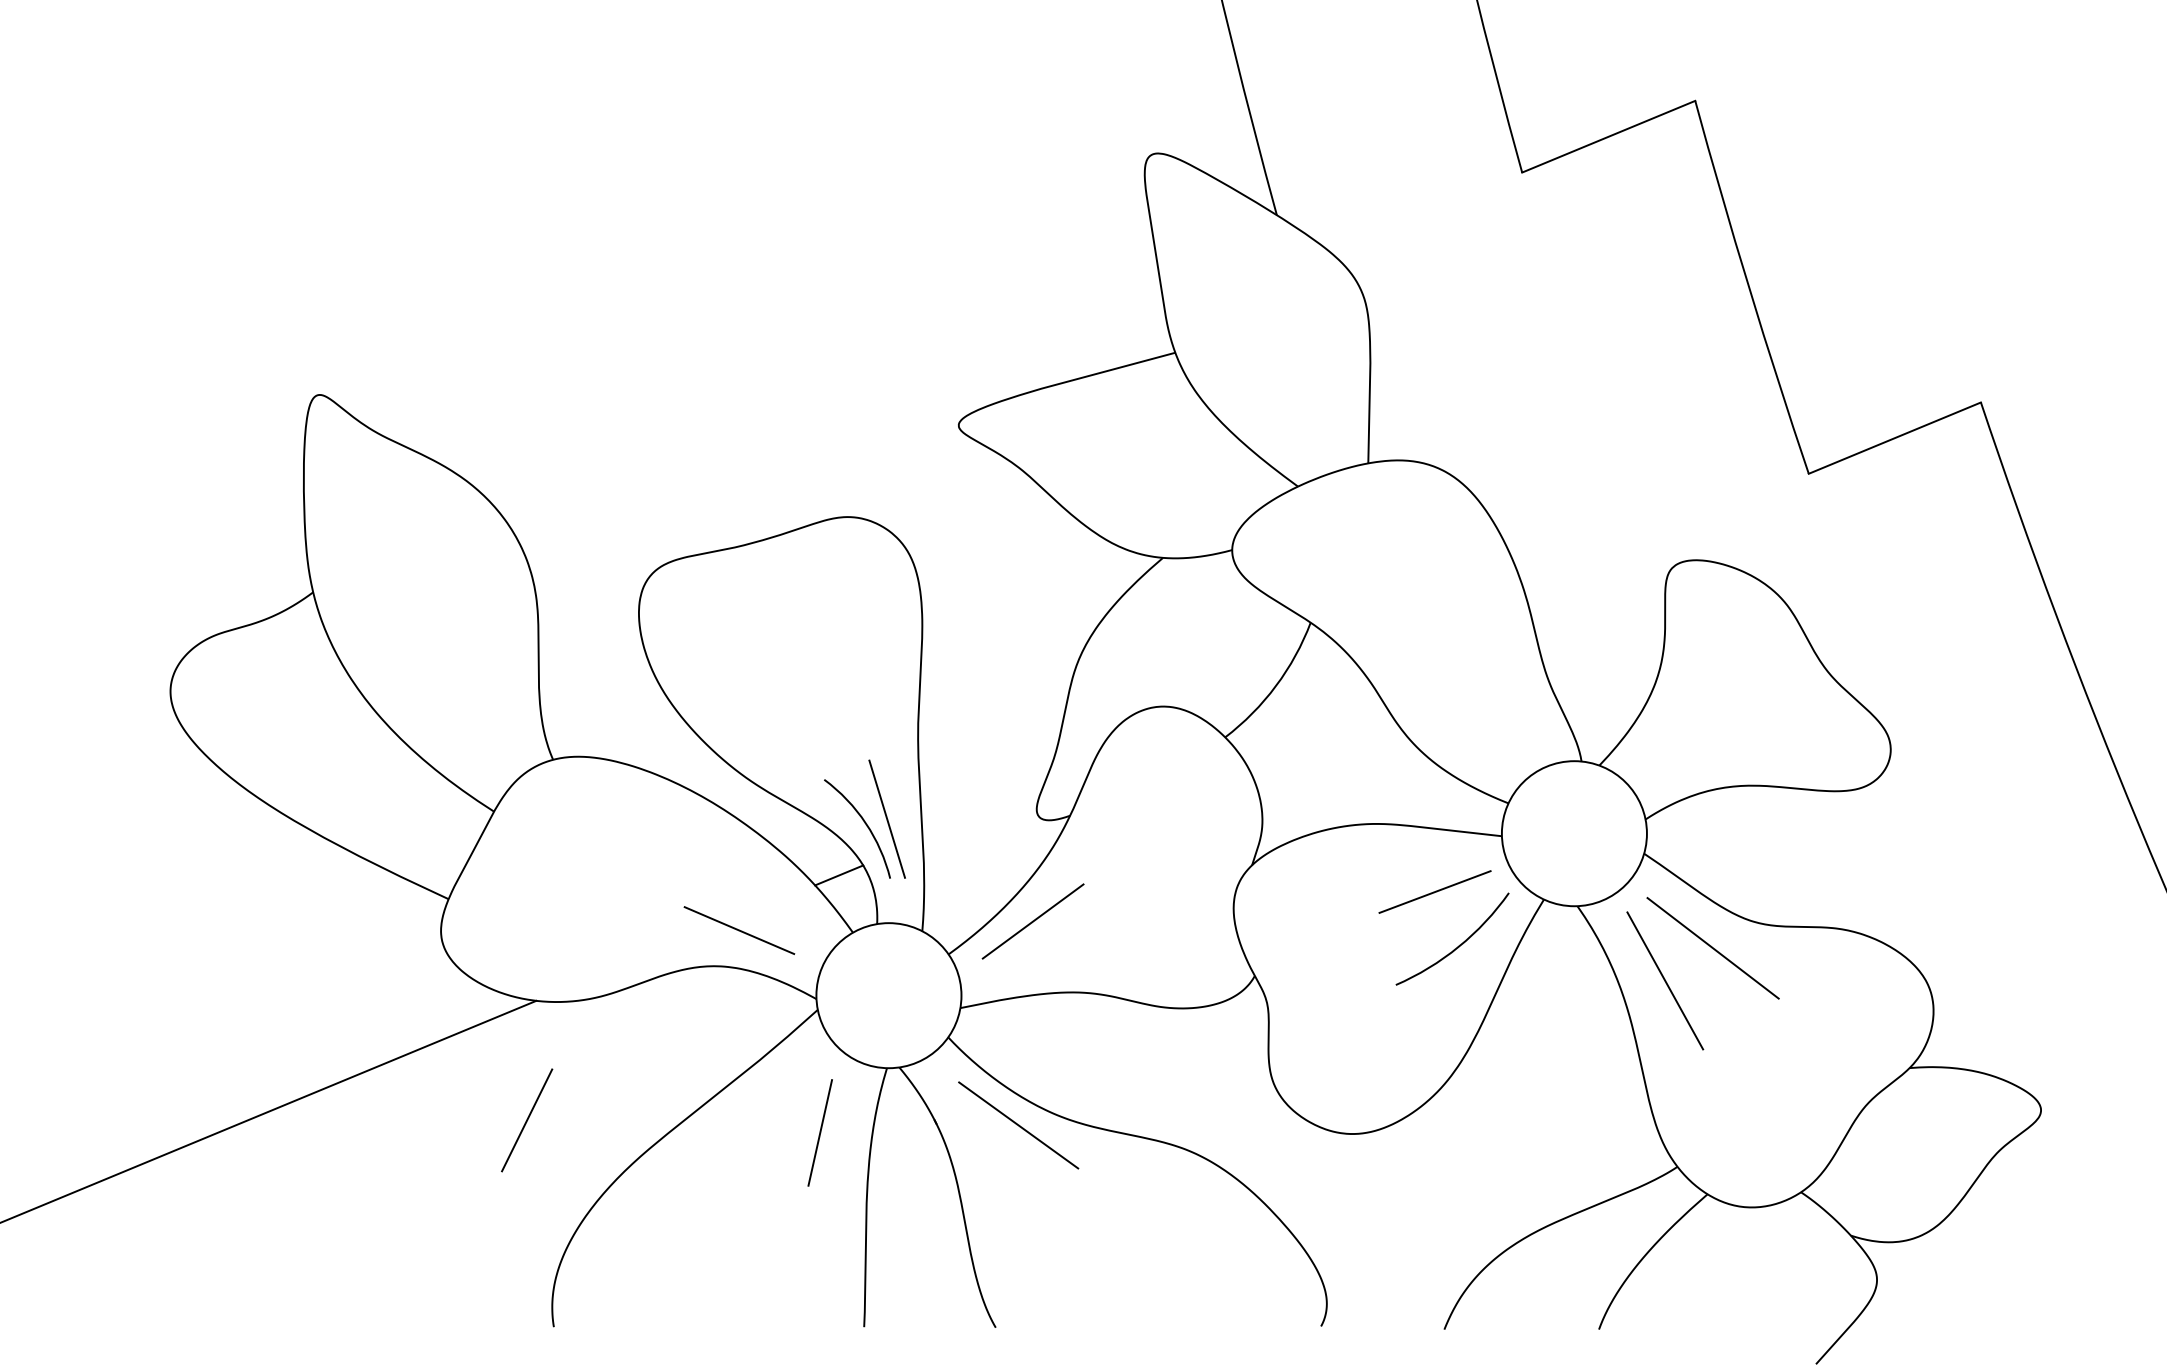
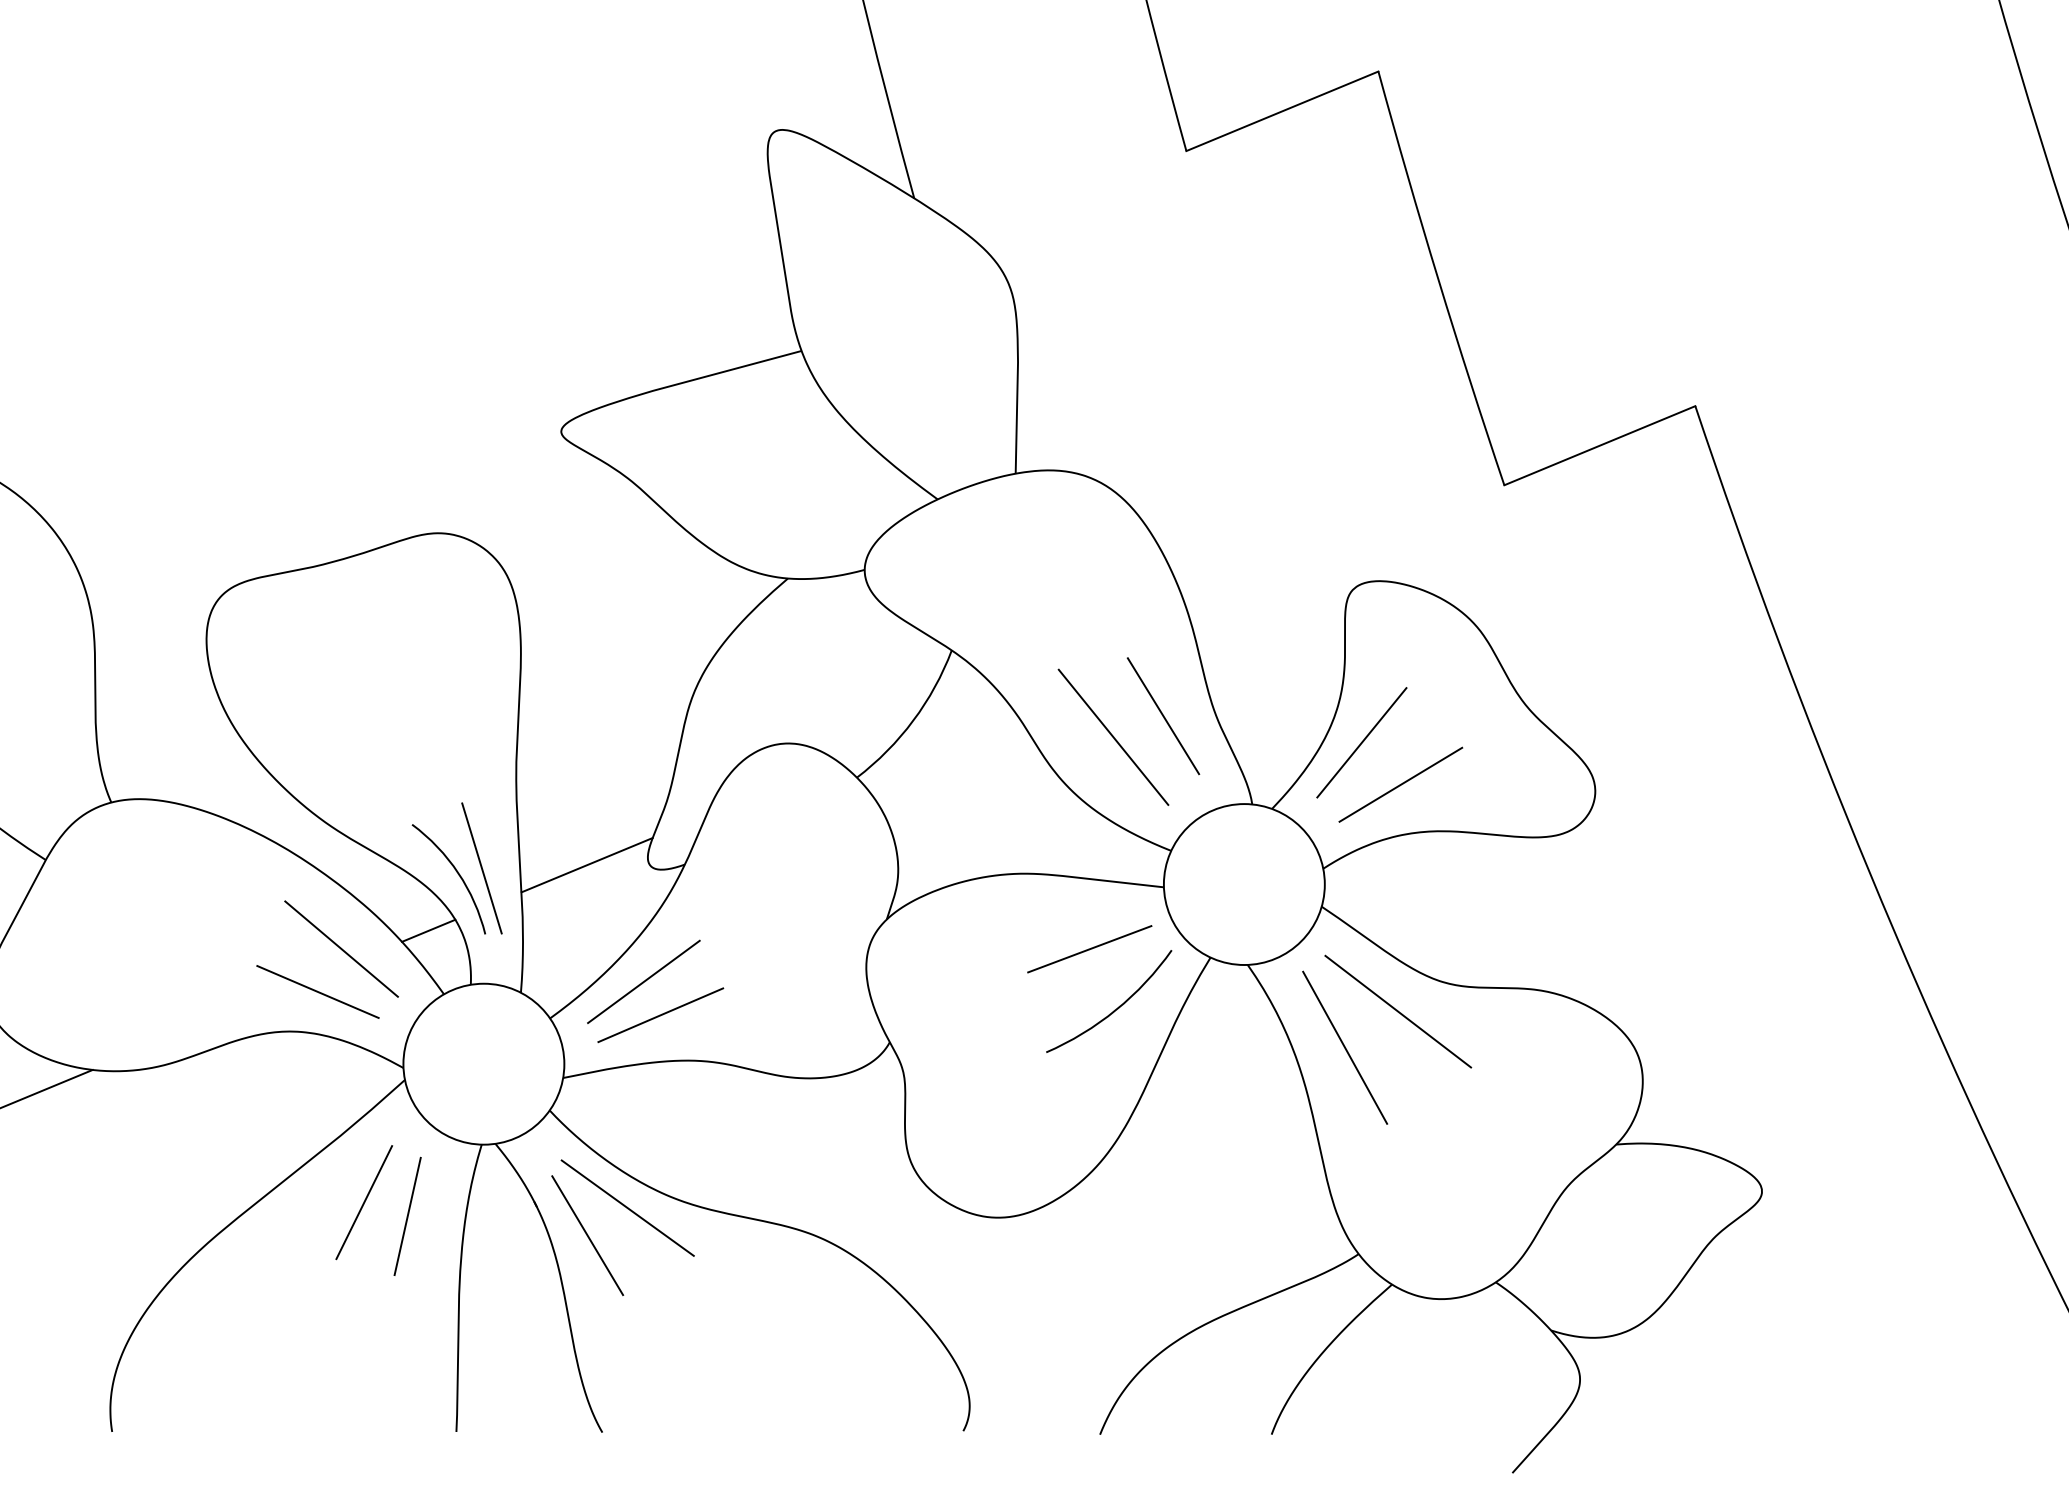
line: (1501, 681) -> (1163, 715), added
line: (1456, 700) -> (1113, 736), added
line: (1680, 705) -> (1362, 742), added
line: (1715, 743) -> (1400, 784), added
line: (982, 815) -> (587, 864), added
line: (760, 891) -> (341, 948), added
line: (1048, 951) -> (660, 1015), added
line: (527, 1120) -> (364, 1202), moved
line: (982, 1149) -> (587, 1234), added

